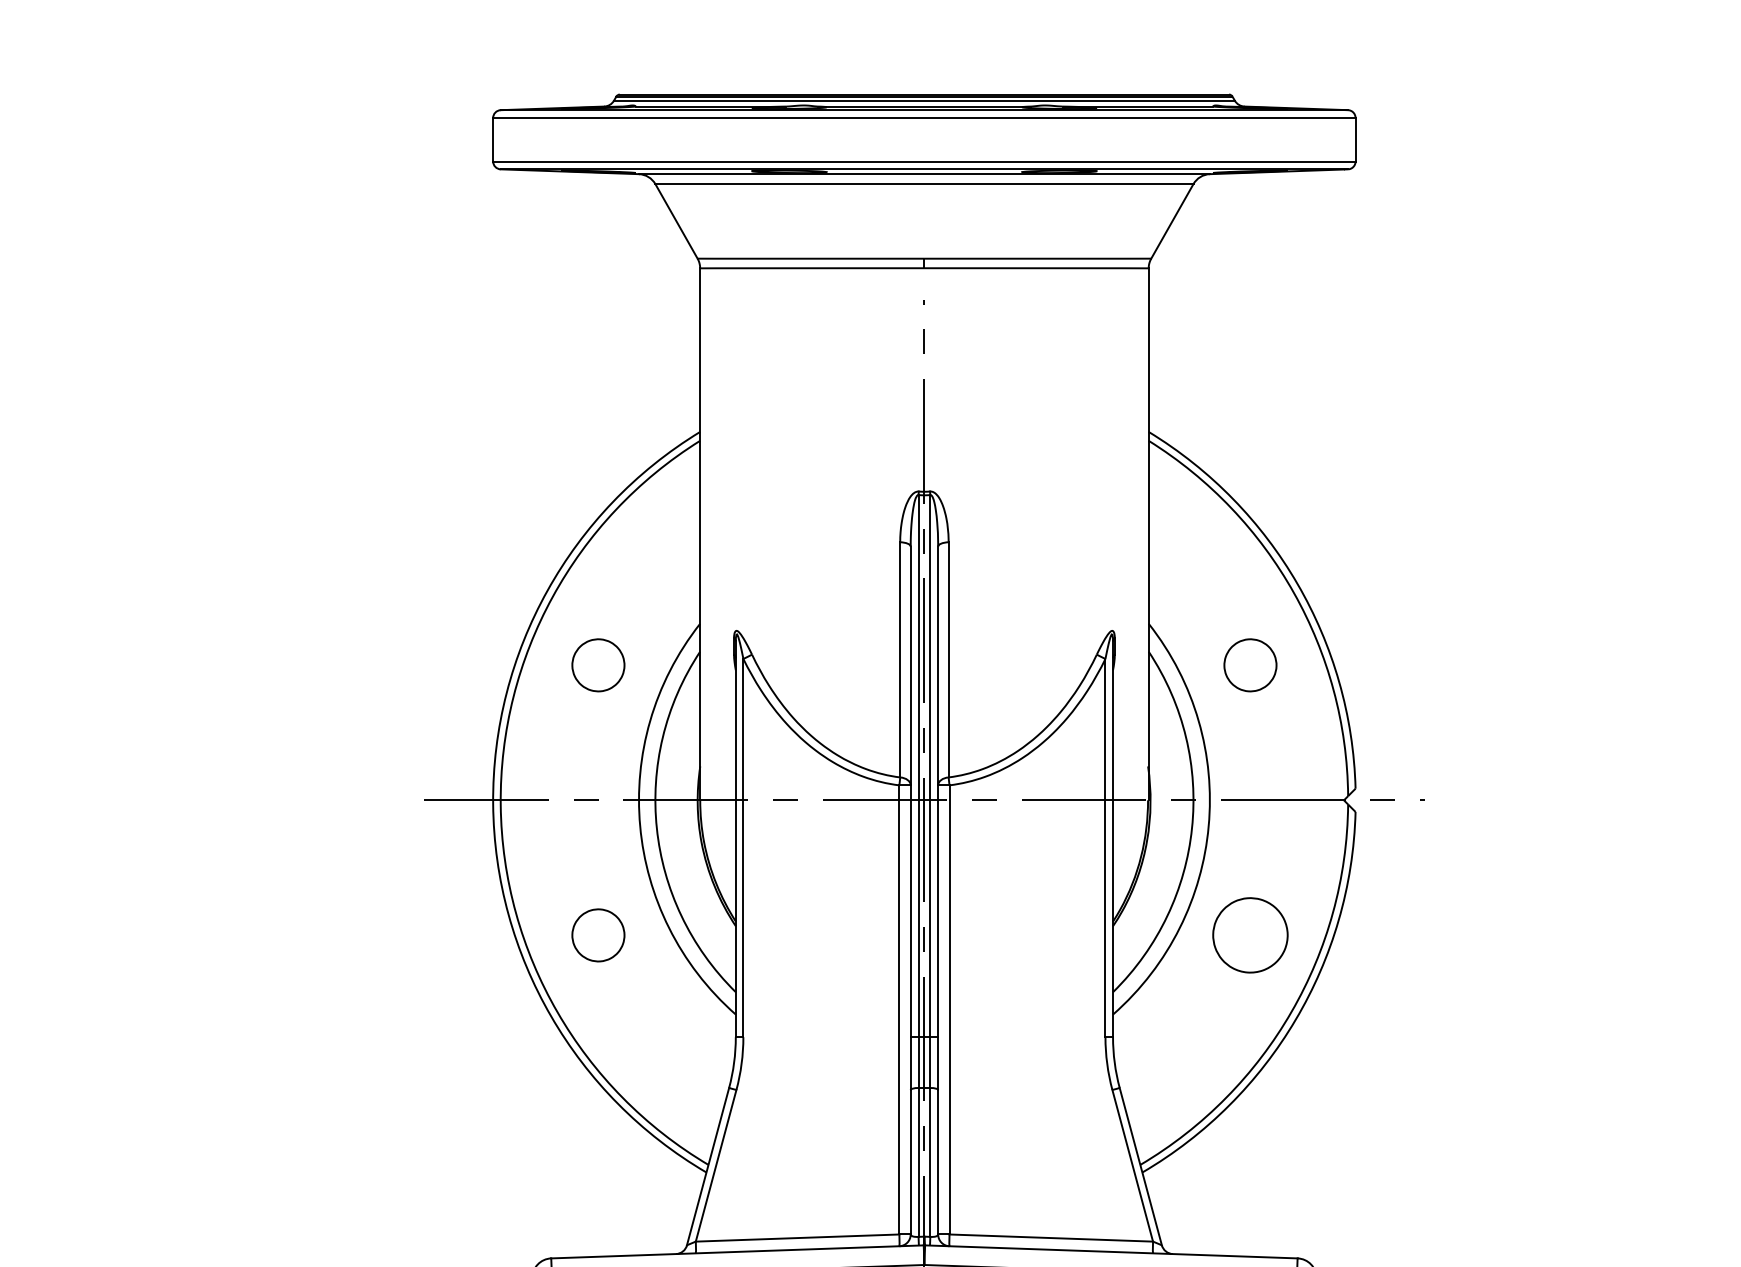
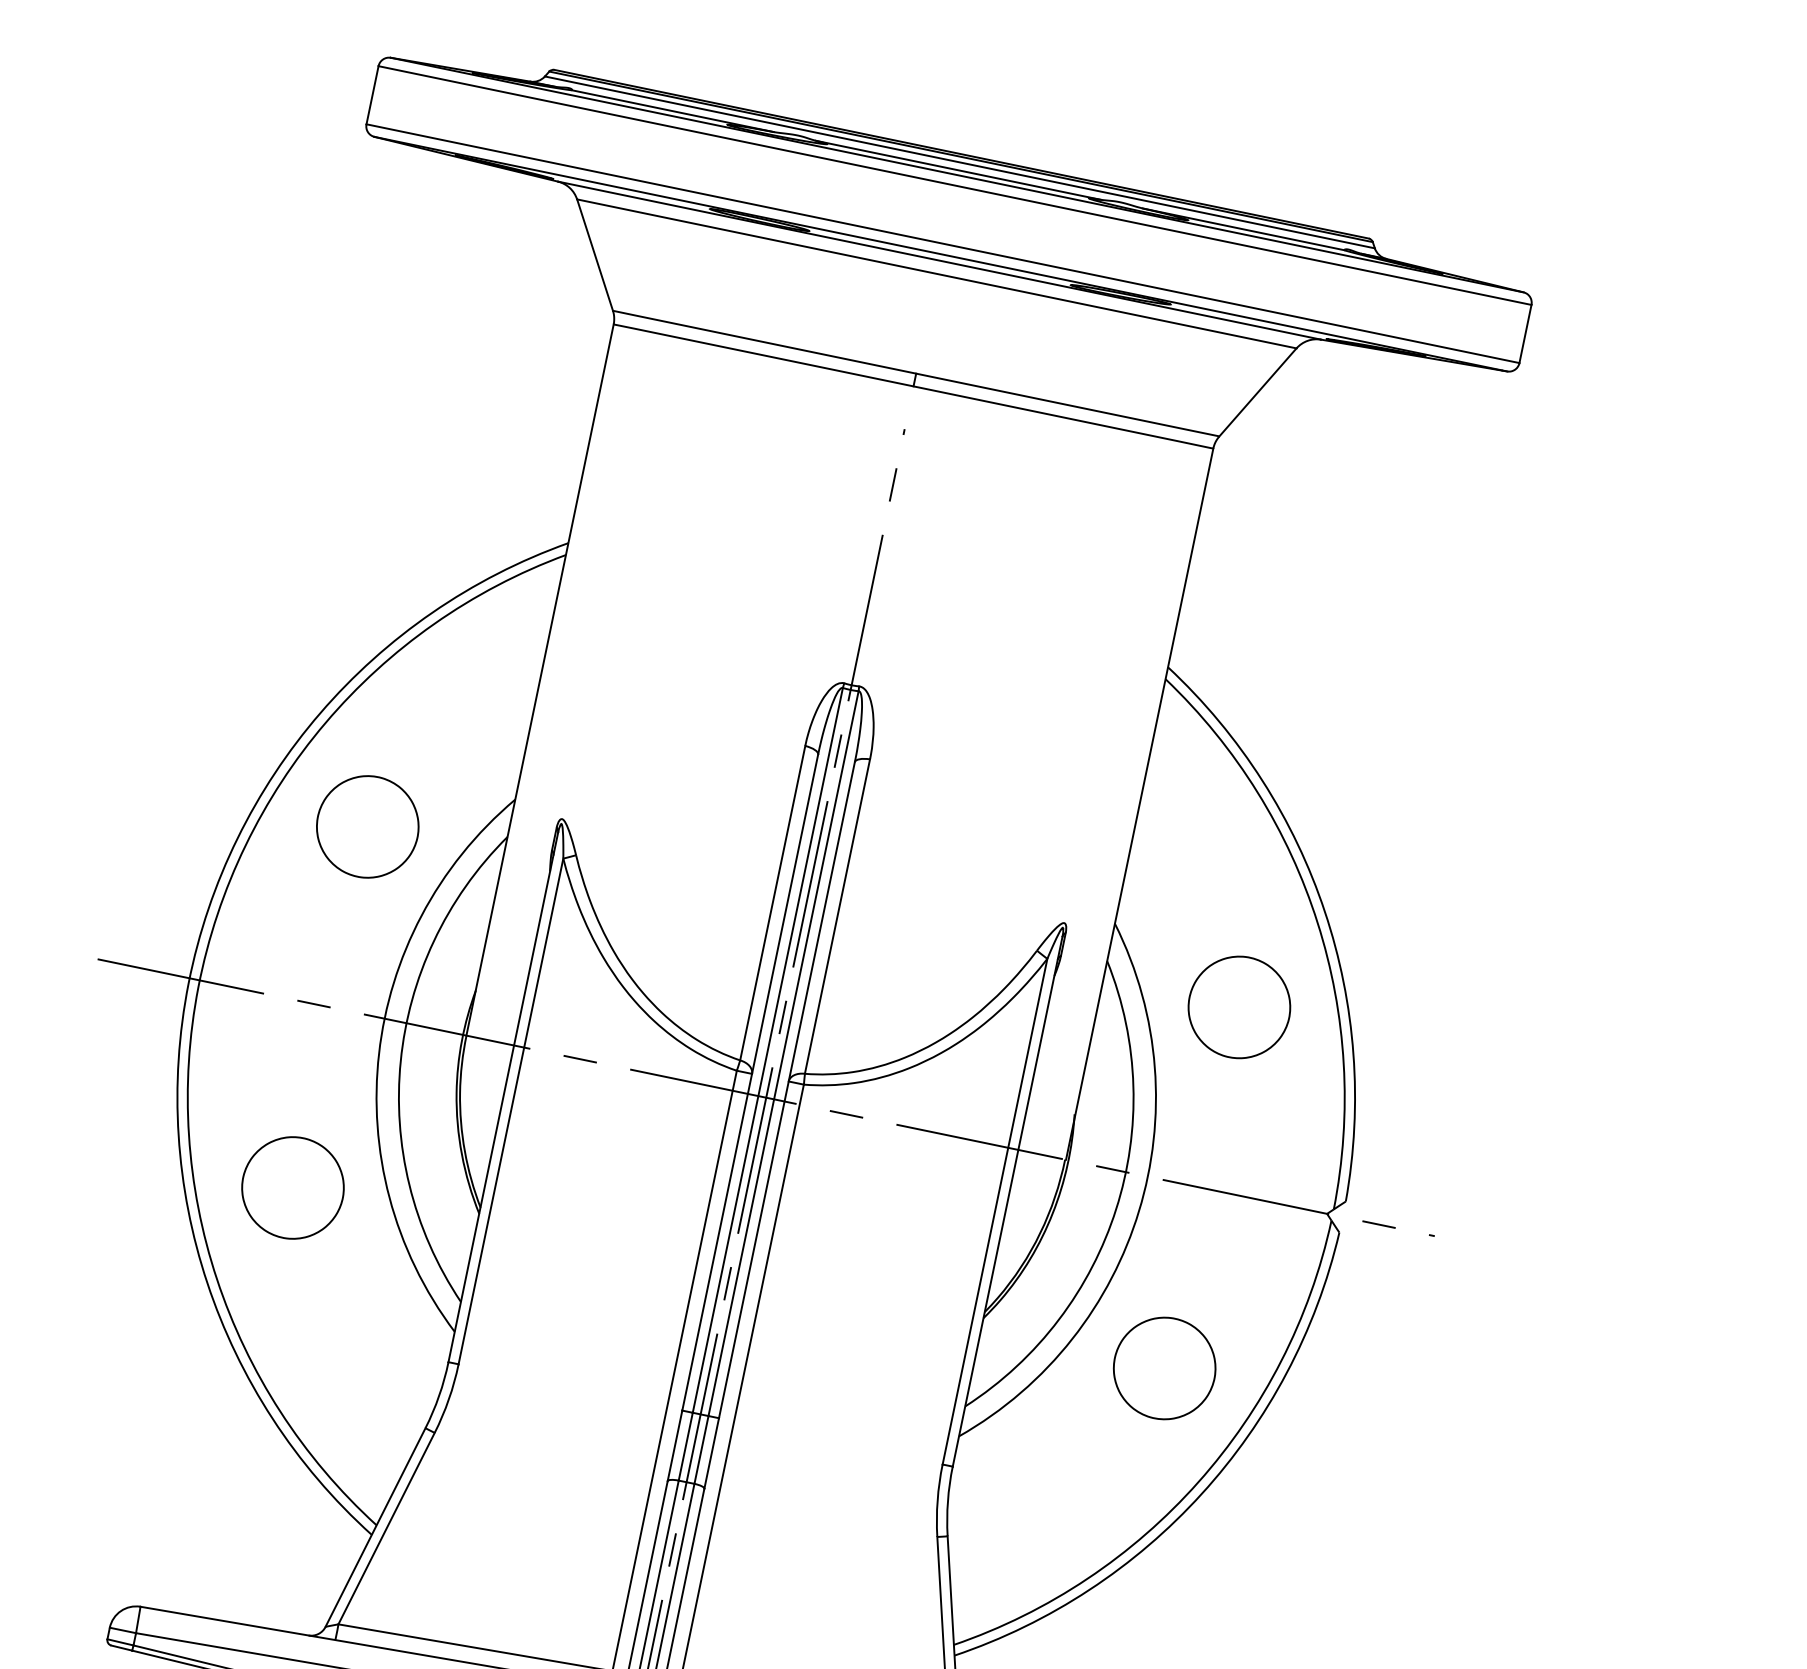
part: (598, 665) -> (367, 827), size x1.43
part: (1250, 665) -> (1239, 1007), size x1.43
part: (598, 935) -> (293, 1188), size x1.43

